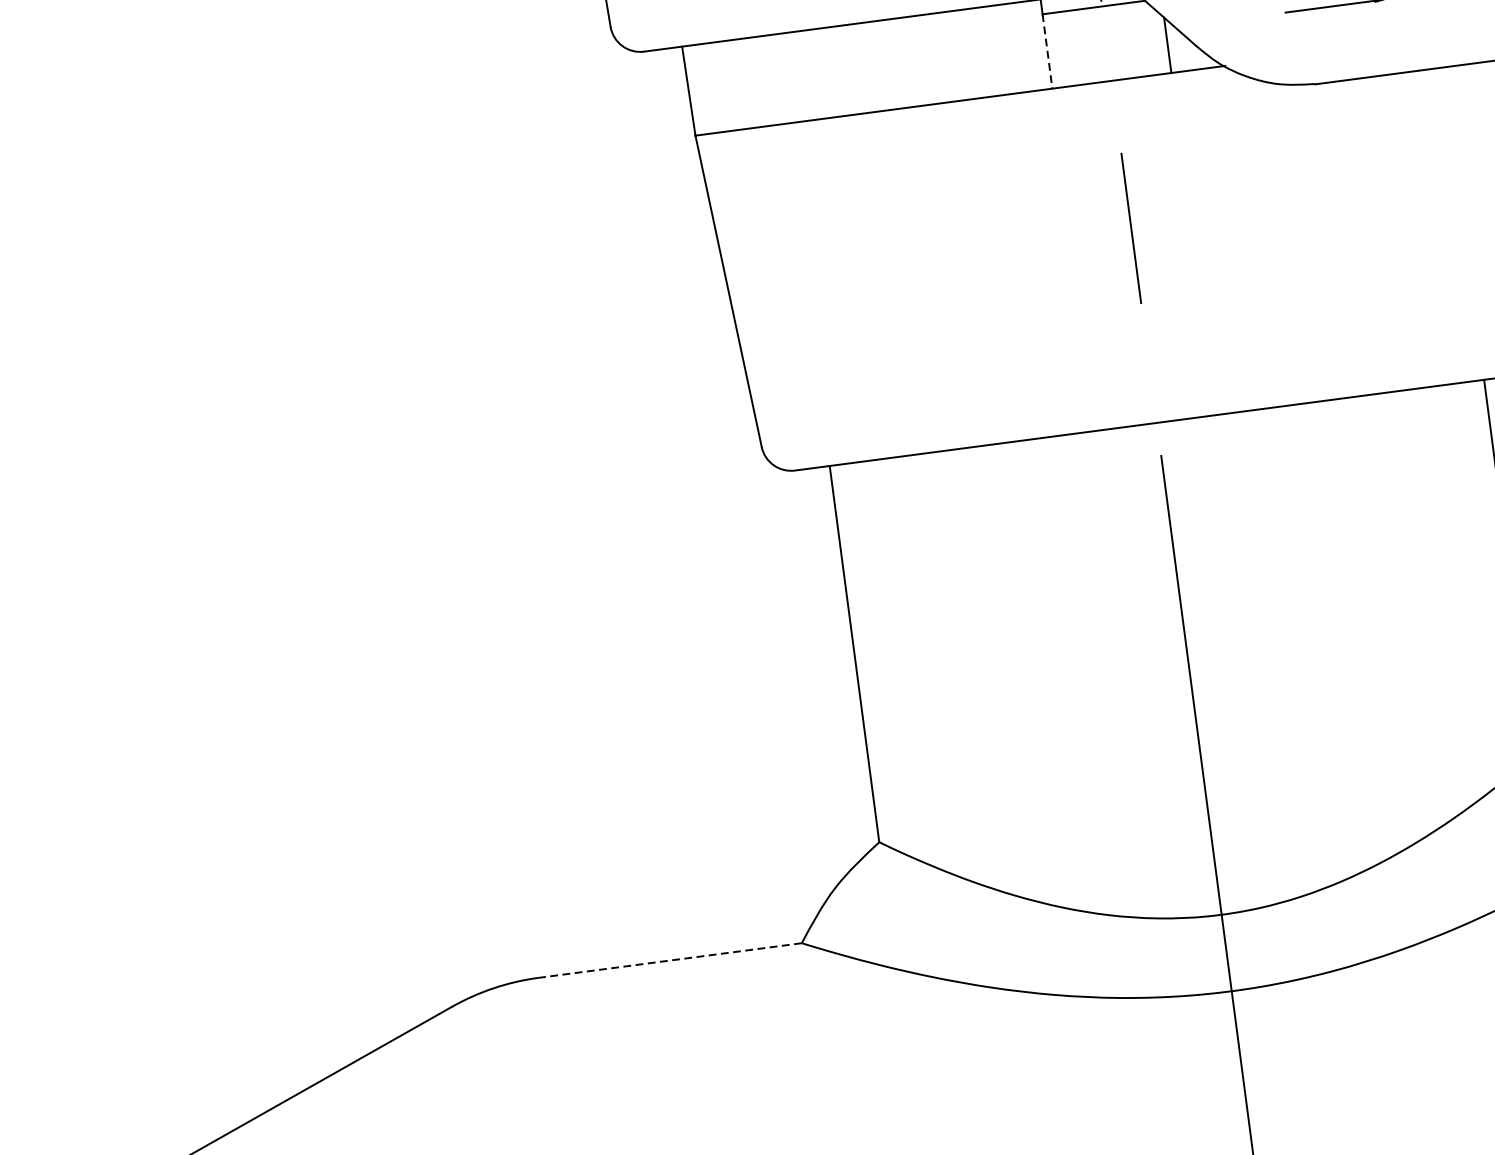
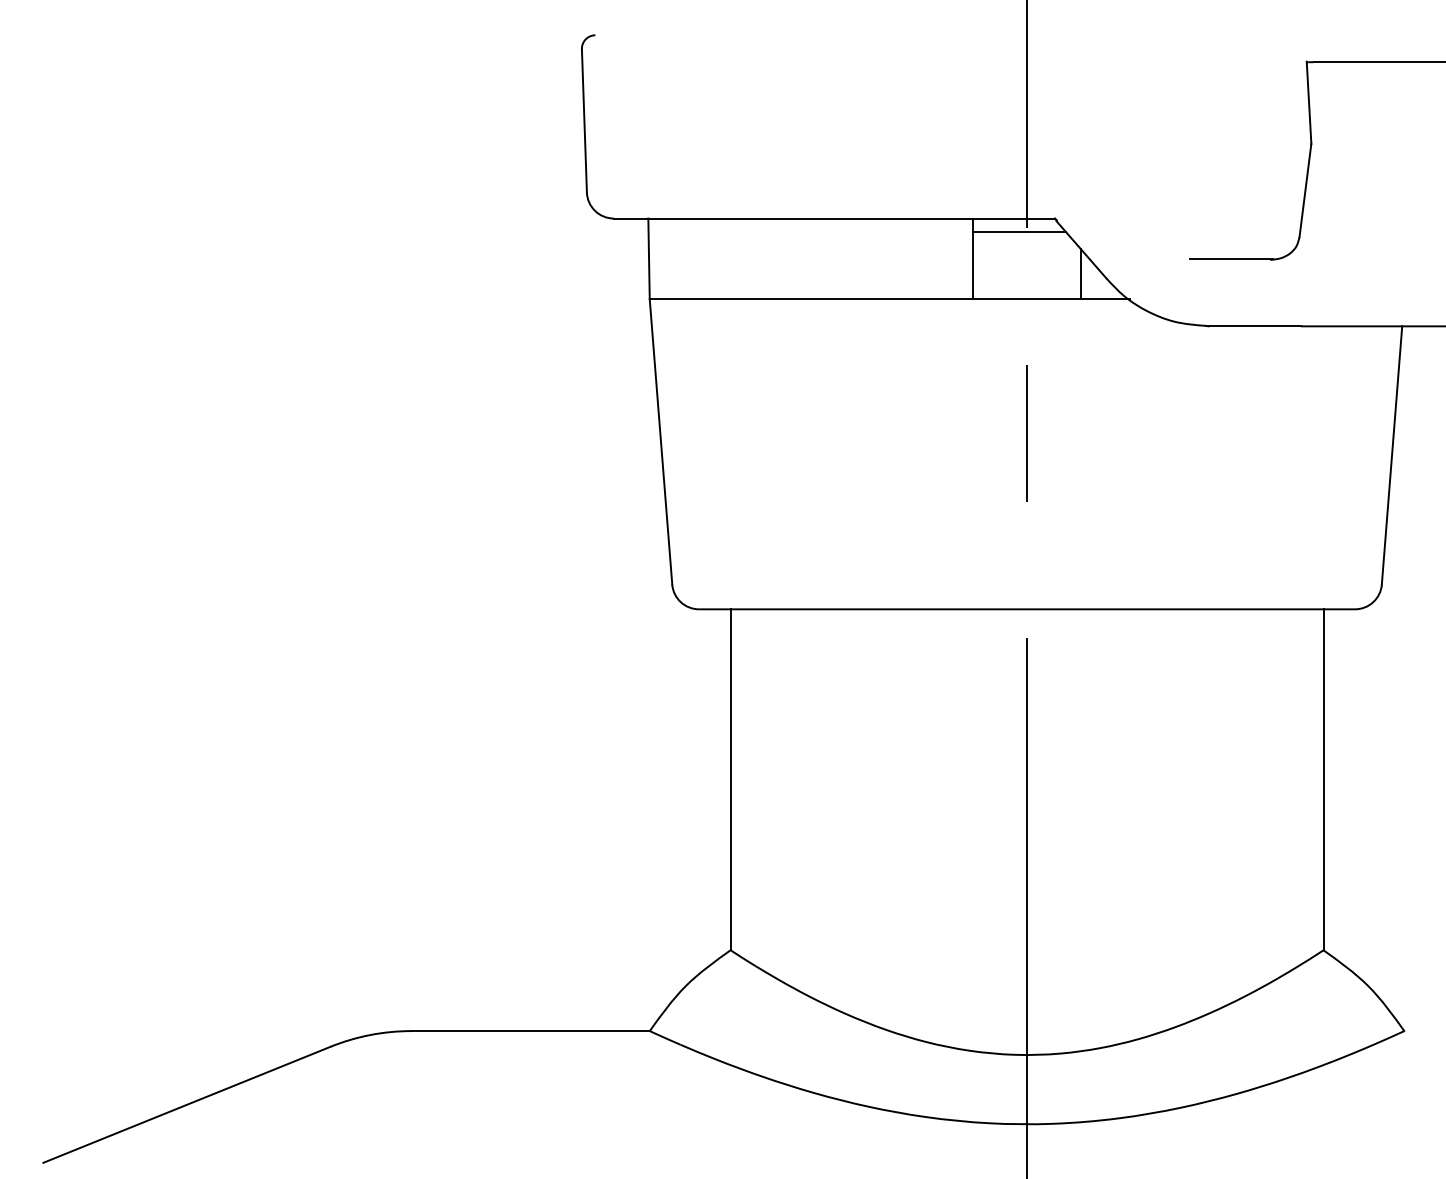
line: (1047, 51) -> (973, 265), dashed -> solid
line: (670, 961) -> (530, 1031), dashed -> solid

